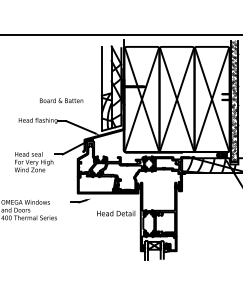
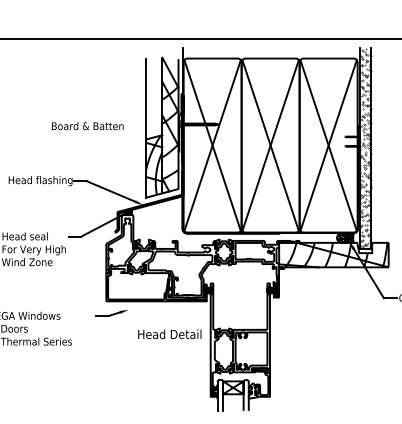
text: (61, 100) -> (87, 125), moved

